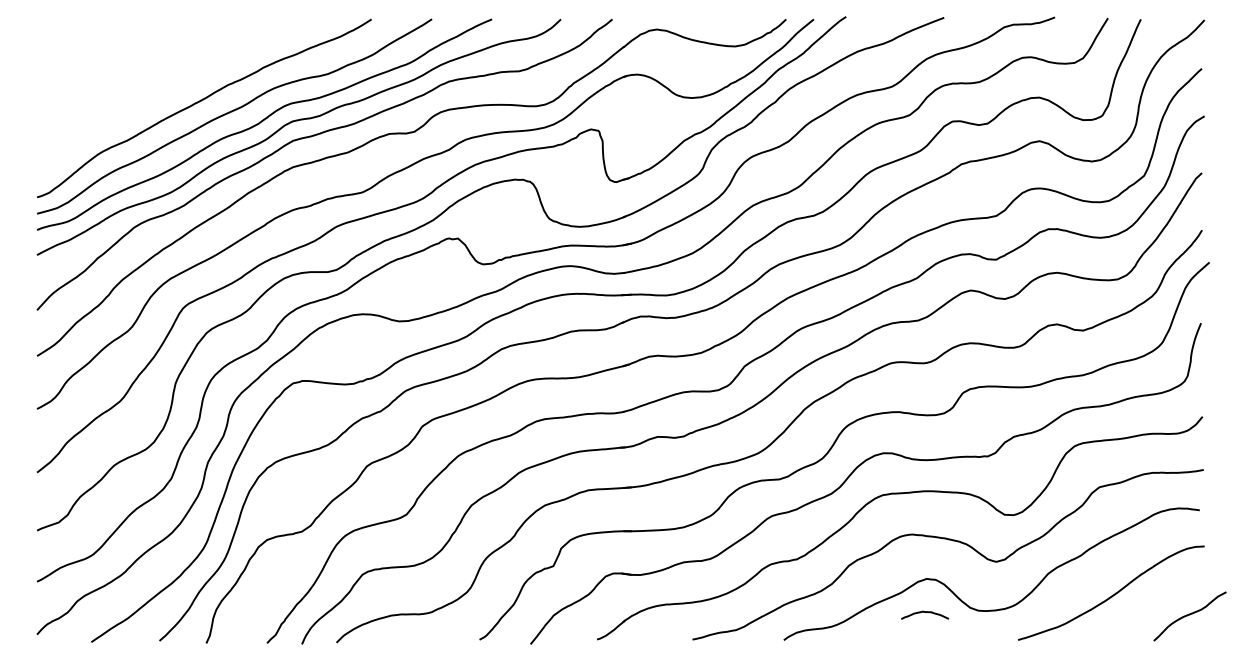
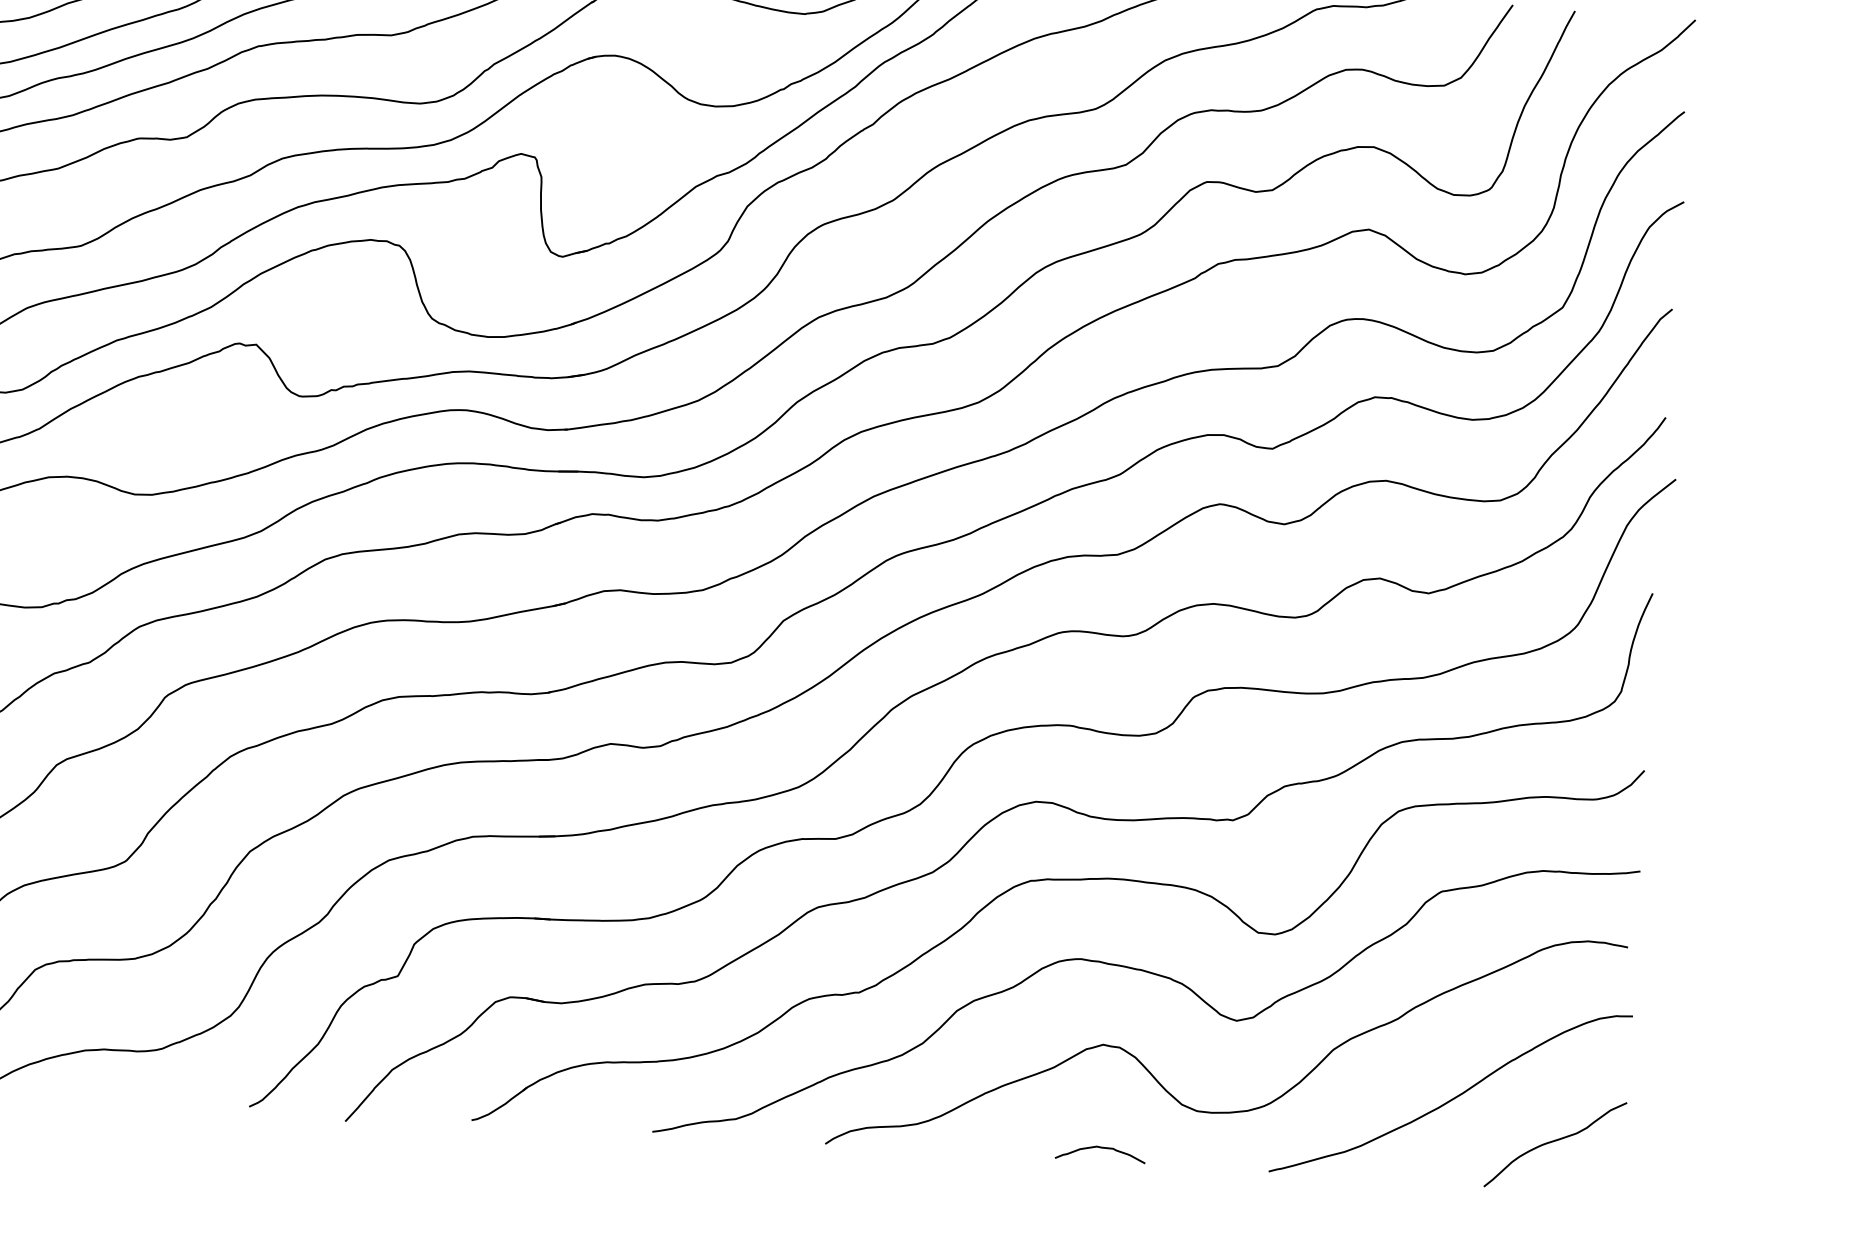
curve: (925, 612) -> (1101, 1148), moved
curve: (1189, 615) -> (1554, 1142), moved

